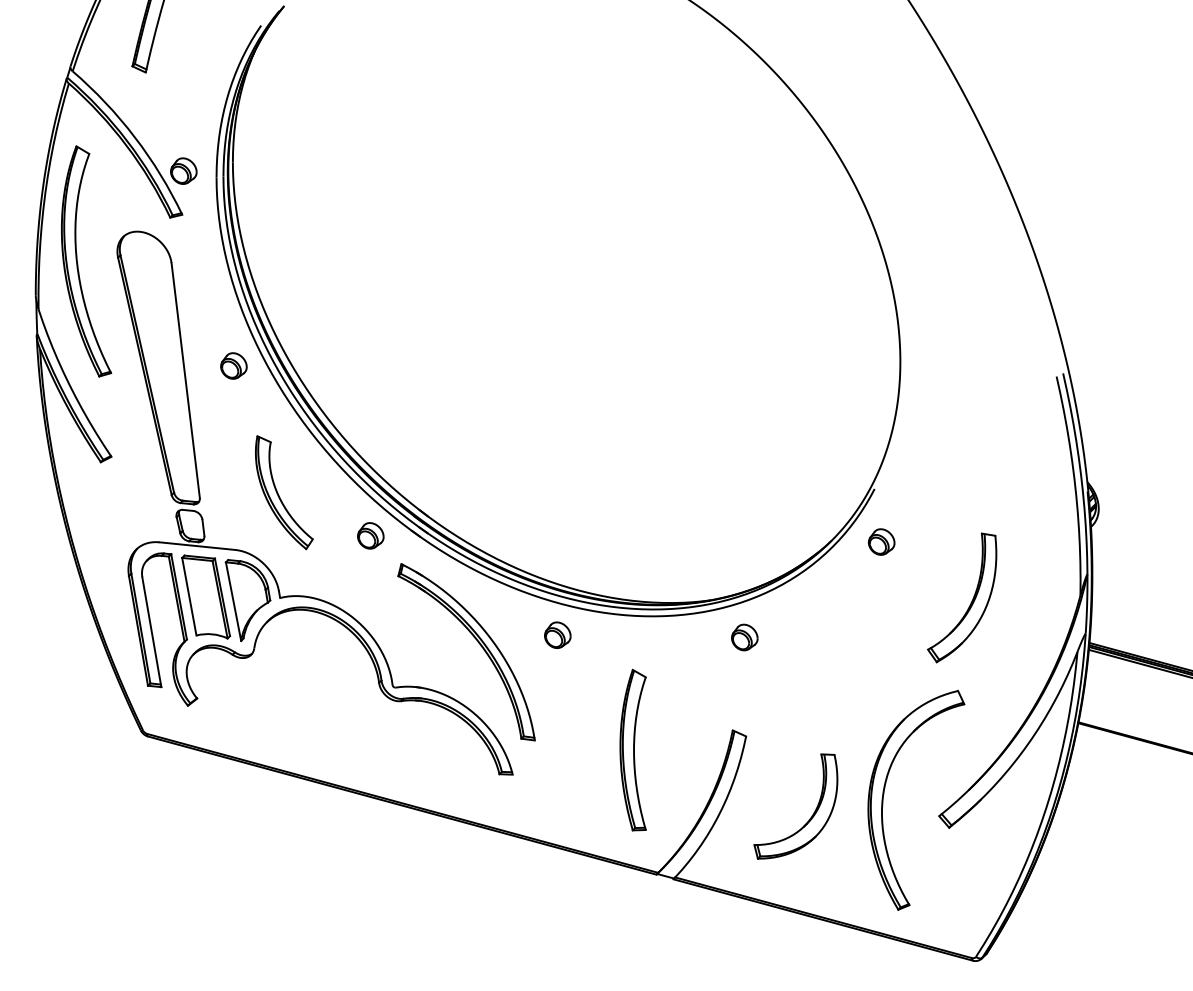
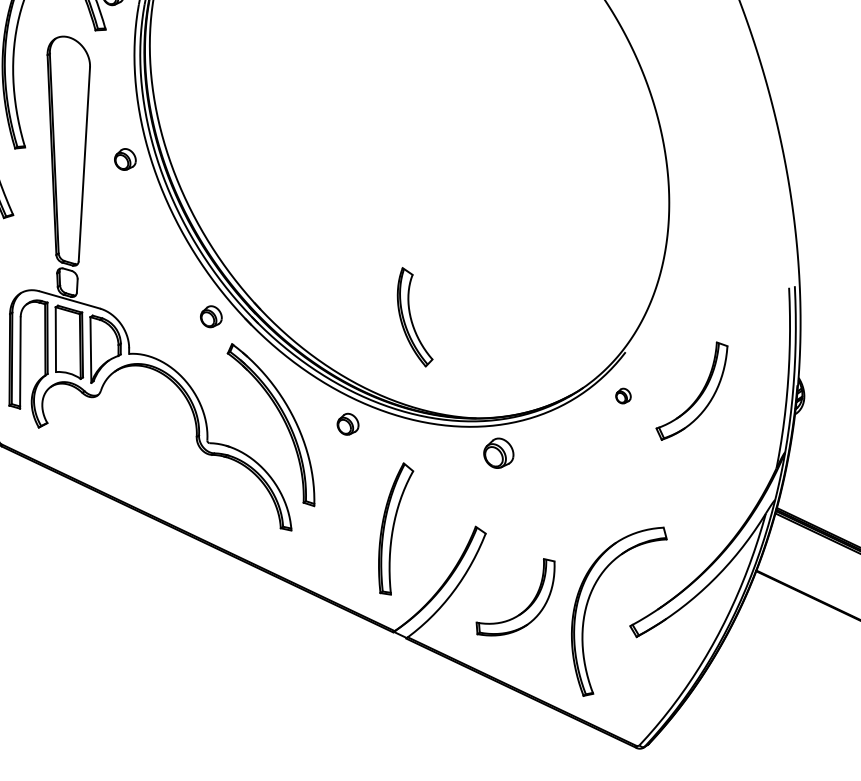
part: (284, 492) -> (416, 317), moved
part: (881, 541) -> (623, 395), size x0.7
part: (970, 602) -> (697, 396), moved
part: (744, 637) -> (498, 453), size x1.4

